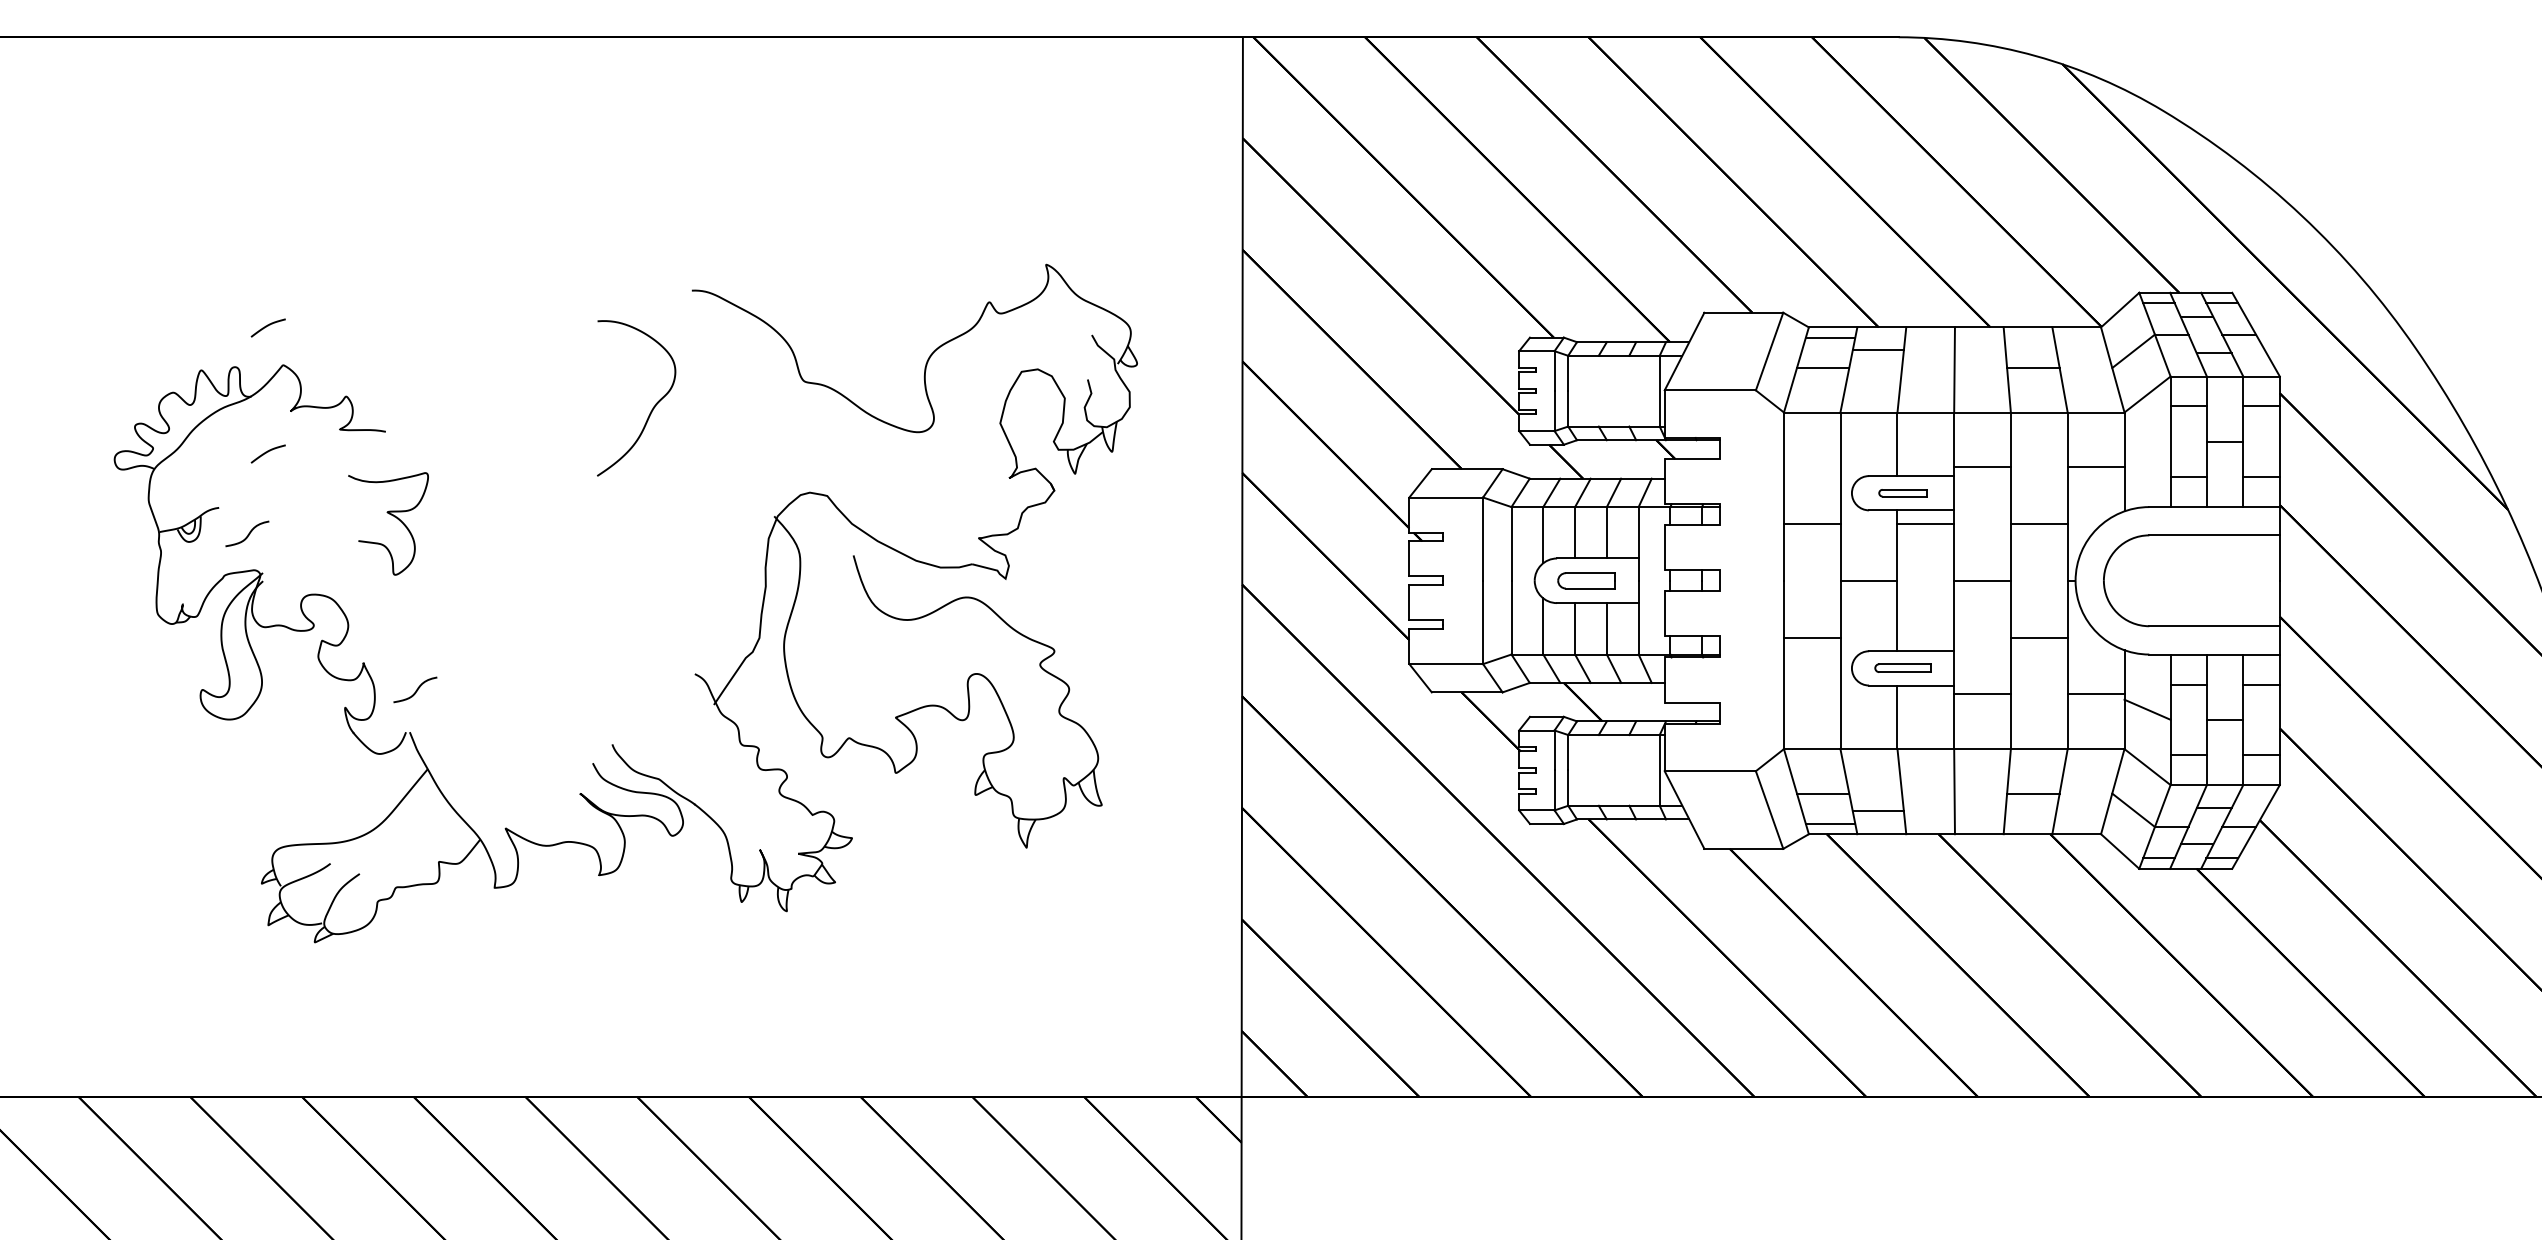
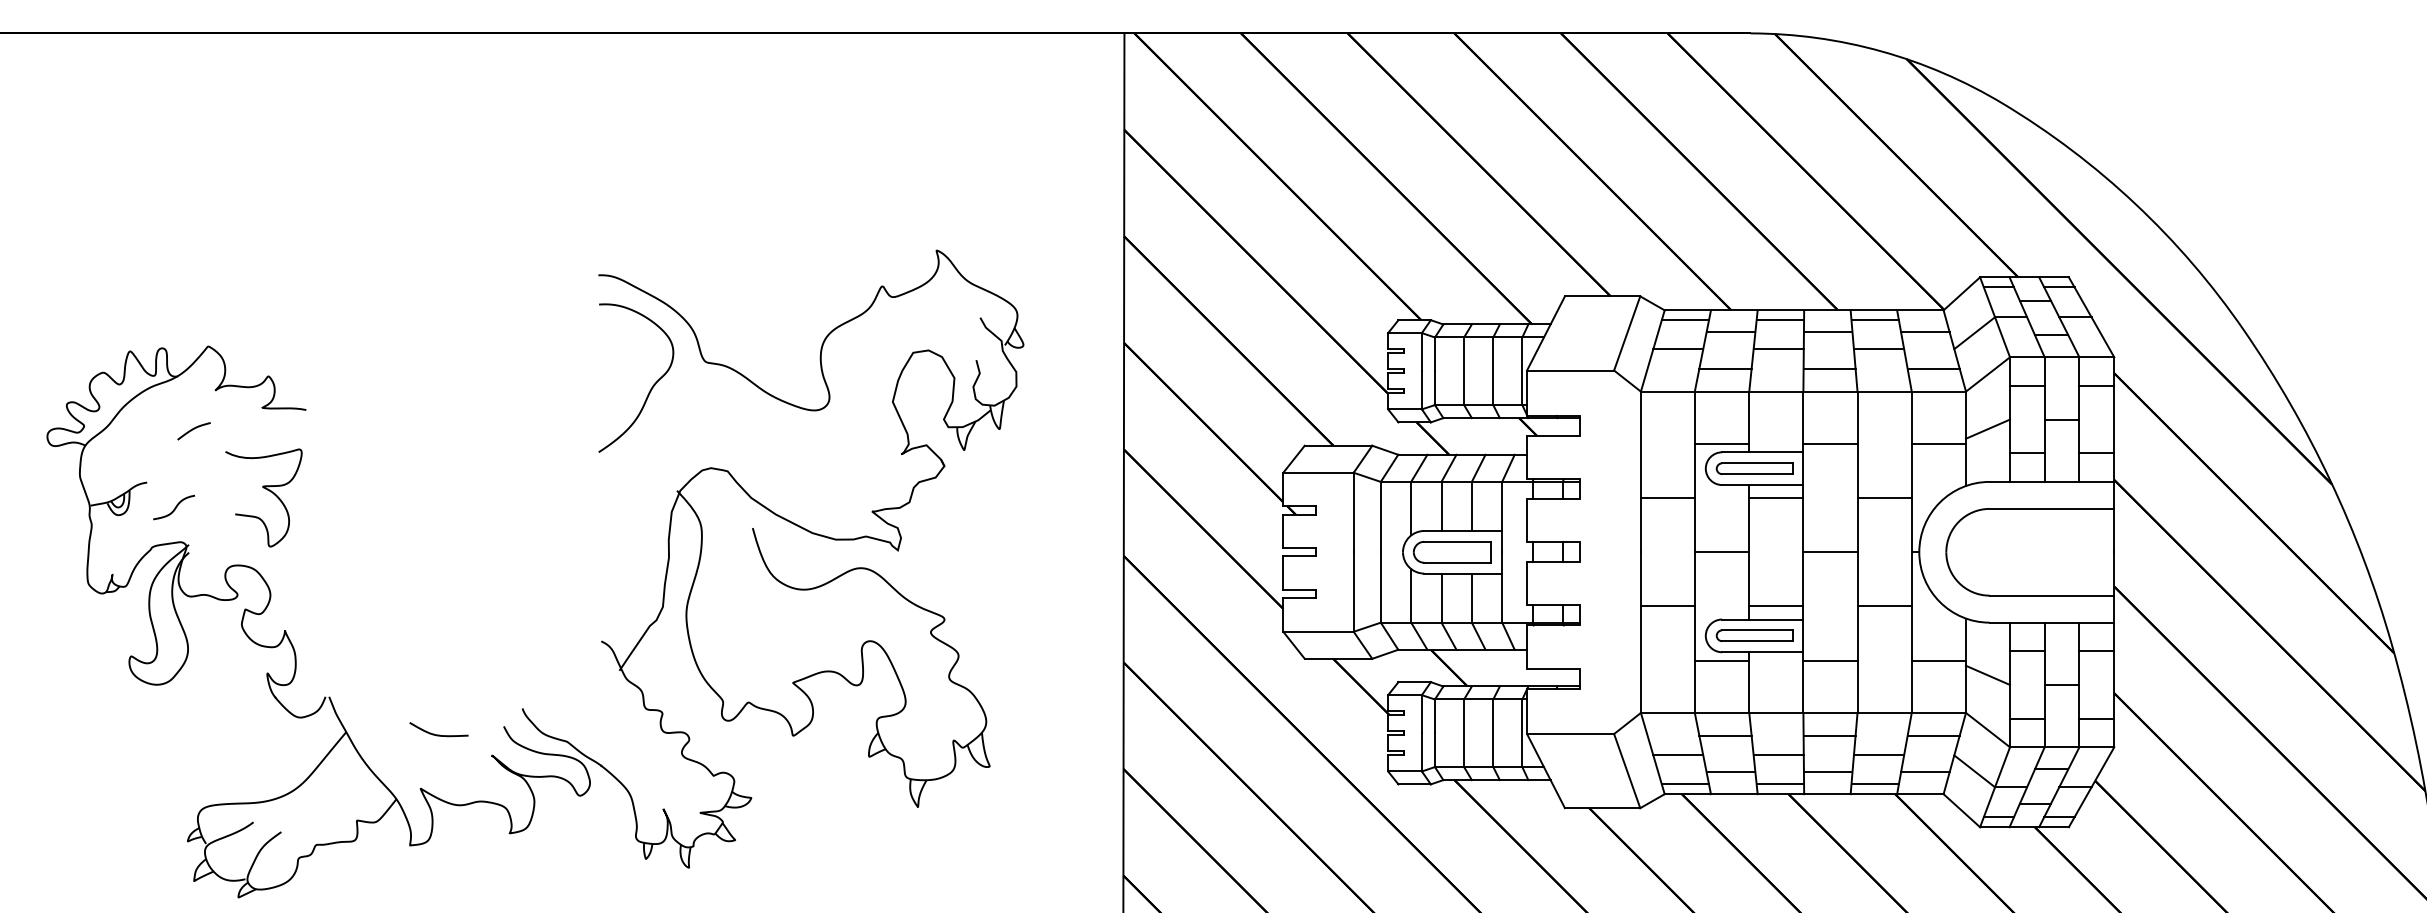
curve: (267, 326) -> (193, 309), removed
line: (1929, 337) -> (1779, 320), added
line: (2029, 337) -> (1875, 320), added
line: (1979, 350) -> (1827, 332), added
line: (2081, 350) -> (1924, 332), added
line: (1927, 367) -> (1777, 348), added
line: (1872, 388) -> (1725, 368), added
line: (1981, 388) -> (1829, 368), added
line: (2090, 388) -> (1933, 368), added
line: (1598, 390) -> (1463, 370), added
line: (1629, 390) -> (1493, 370), added
curve: (651, 409) -> (650, 388), moved
line: (2147, 451) -> (1987, 428), added
line: (1868, 467) -> (1721, 444), added
part: (1902, 492) -> (1754, 467), size x1.67
curve: (394, 517) -> (269, 491), moved
part: (1586, 580) -> (1452, 551), size x1.43
line: (1925, 637) -> (1776, 606), added
part: (1902, 667) -> (1754, 635), size x1.43
curve: (416, 689) -> (335, 656), removed
line: (1868, 694) -> (1721, 660), added
line: (1598, 770) -> (1463, 733), added
line: (1629, 770) -> (1493, 733), added
curve: (524, 771) -> (438, 734), added
line: (1872, 773) -> (1725, 736), added
line: (1981, 773) -> (1829, 736), added
line: (2090, 773) -> (1933, 736), added
line: (1927, 793) -> (1777, 755), added
line: (1979, 811) -> (1827, 772), added
line: (2081, 811) -> (1924, 772), added
line: (1929, 823) -> (1779, 783), added
line: (2029, 823) -> (1875, 783), added

